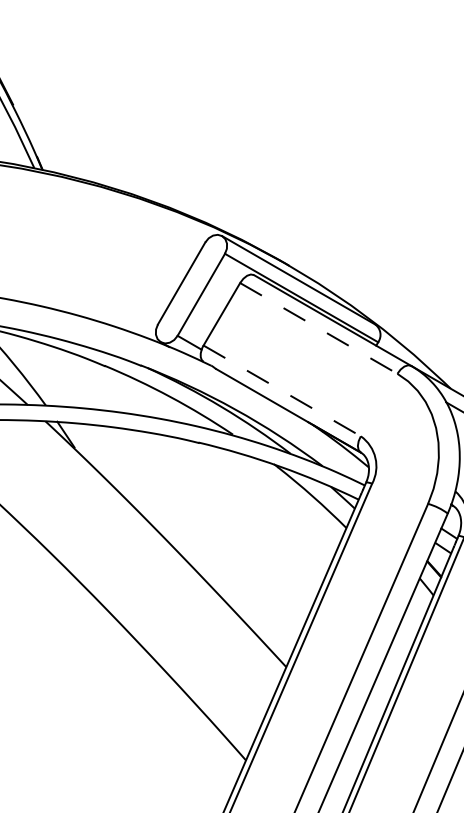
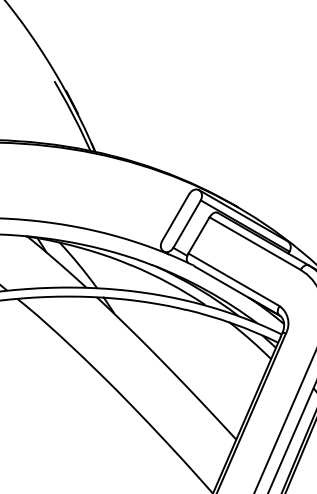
line: (319, 328) -> (255, 243), dashed -> solid
line: (281, 390) -> (233, 279), dashed -> solid

